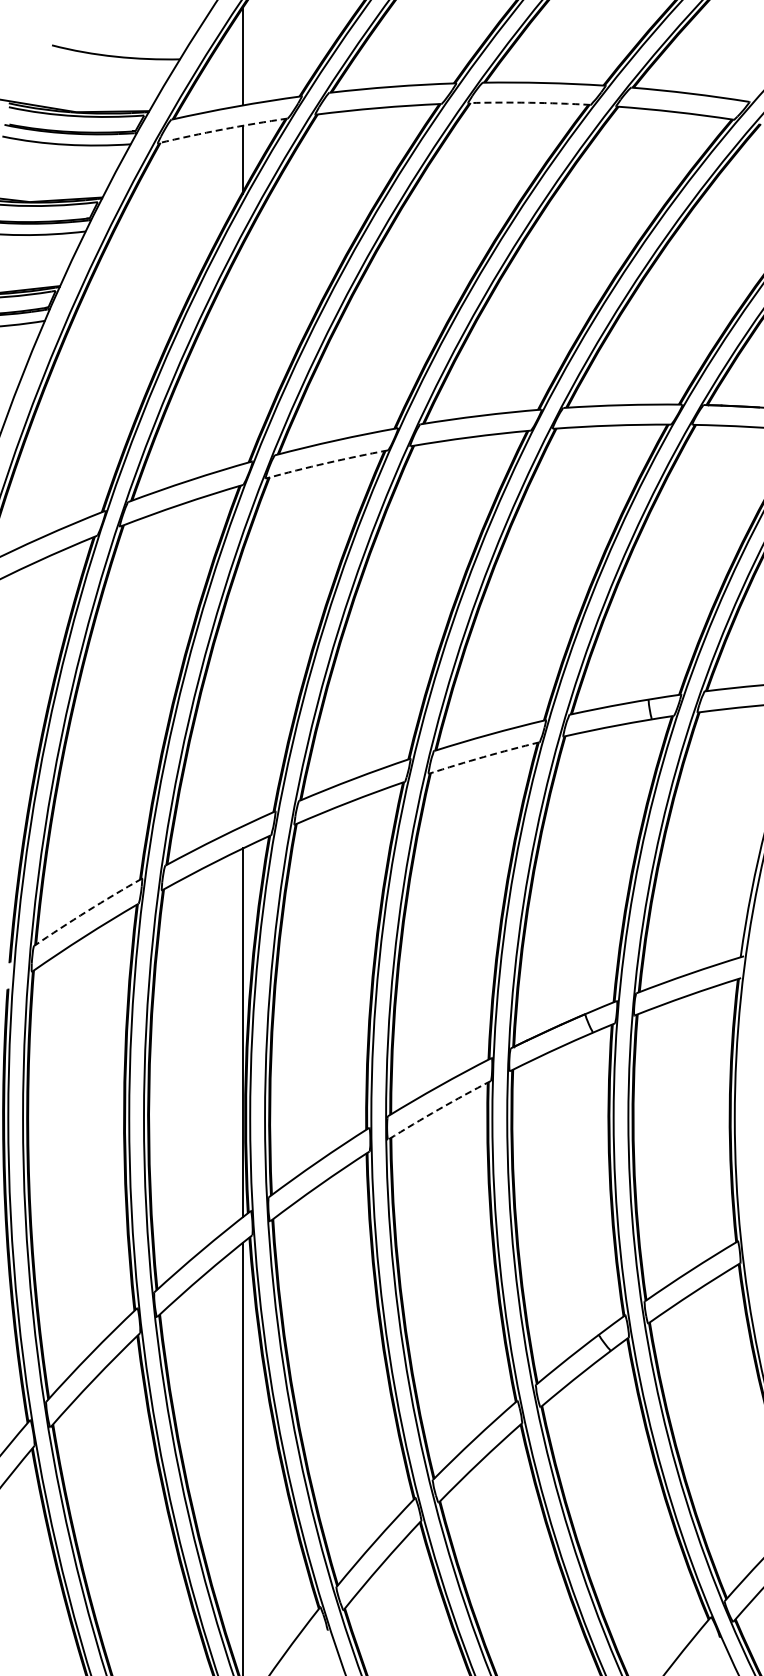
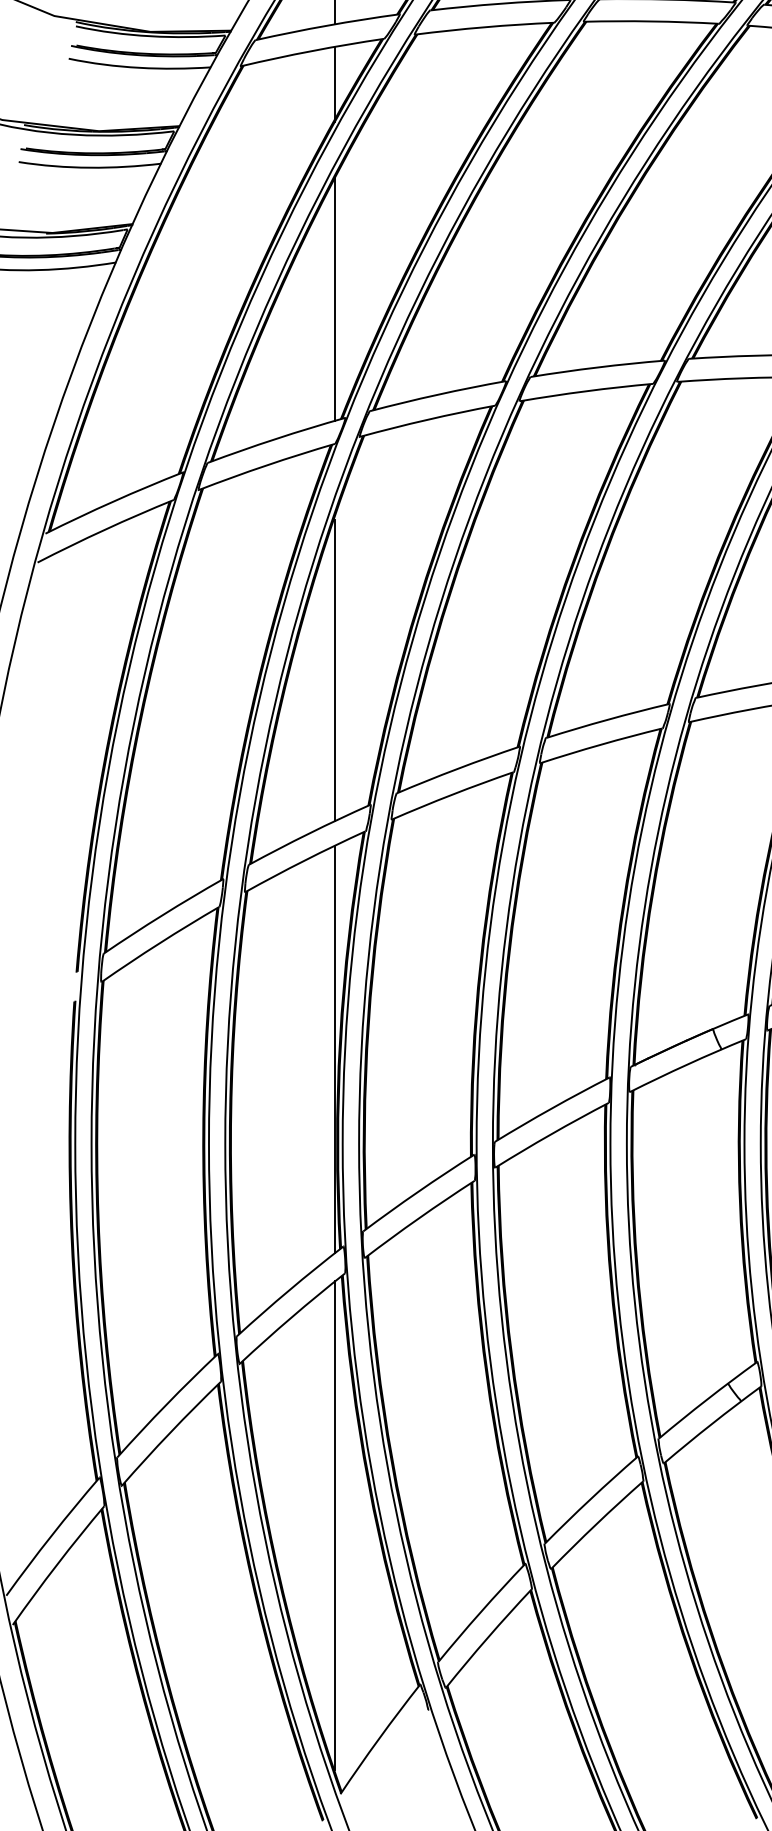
arc: (529, 102) -> (651, 21), dashed -> solid
arc: (222, 129) -> (312, 50), dashed -> solid
line: (243, 354) -> (335, 299), added
arc: (326, 463) -> (427, 420), dashed -> solid
line: (243, 689) -> (335, 670), added
arc: (483, 757) -> (600, 745), dashed -> solid
arc: (87, 911) -> (162, 915), dashed -> solid
arc: (438, 1109) -> (550, 1134), dashed -> solid

